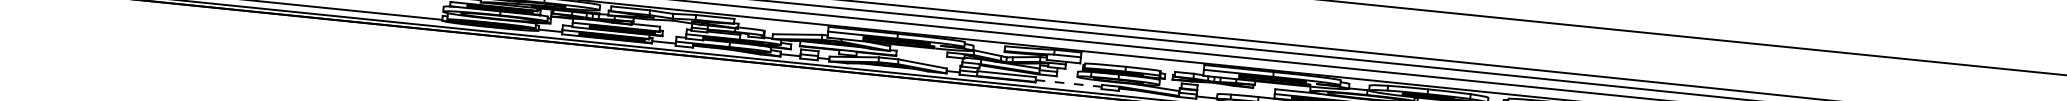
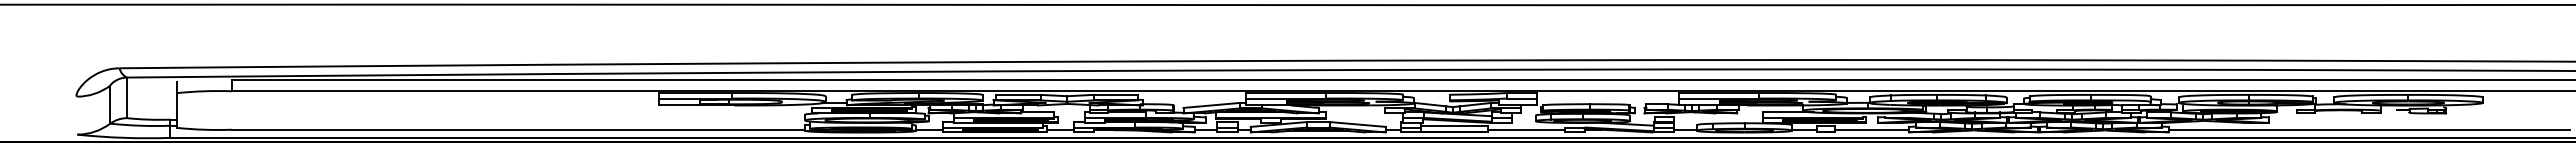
line: (1068, 83) -> (1526, 129), dashed -> solid

